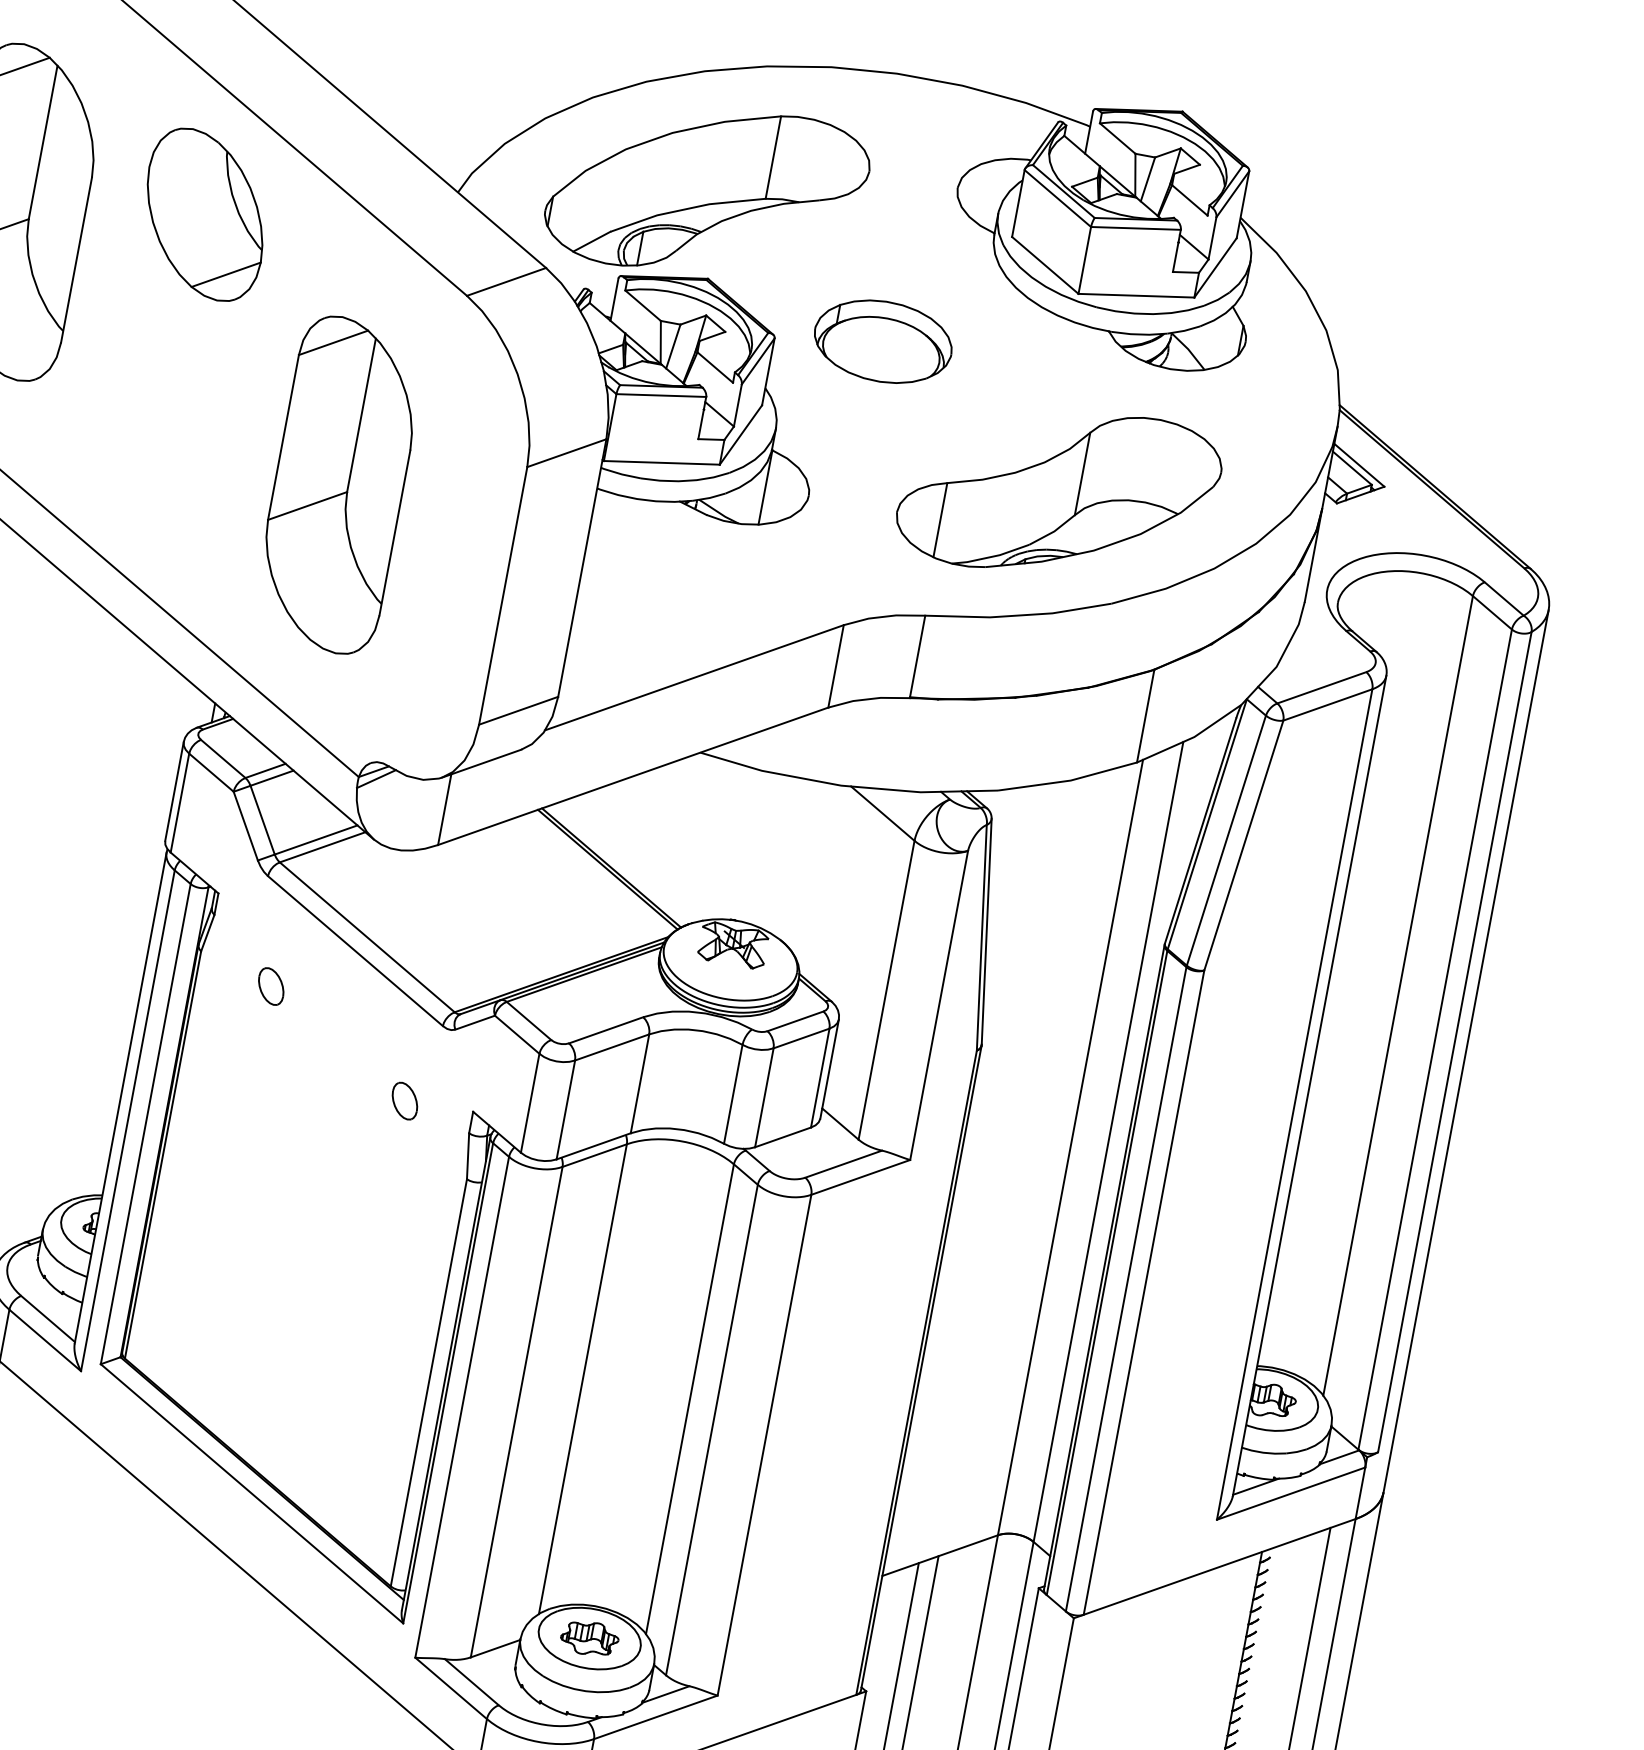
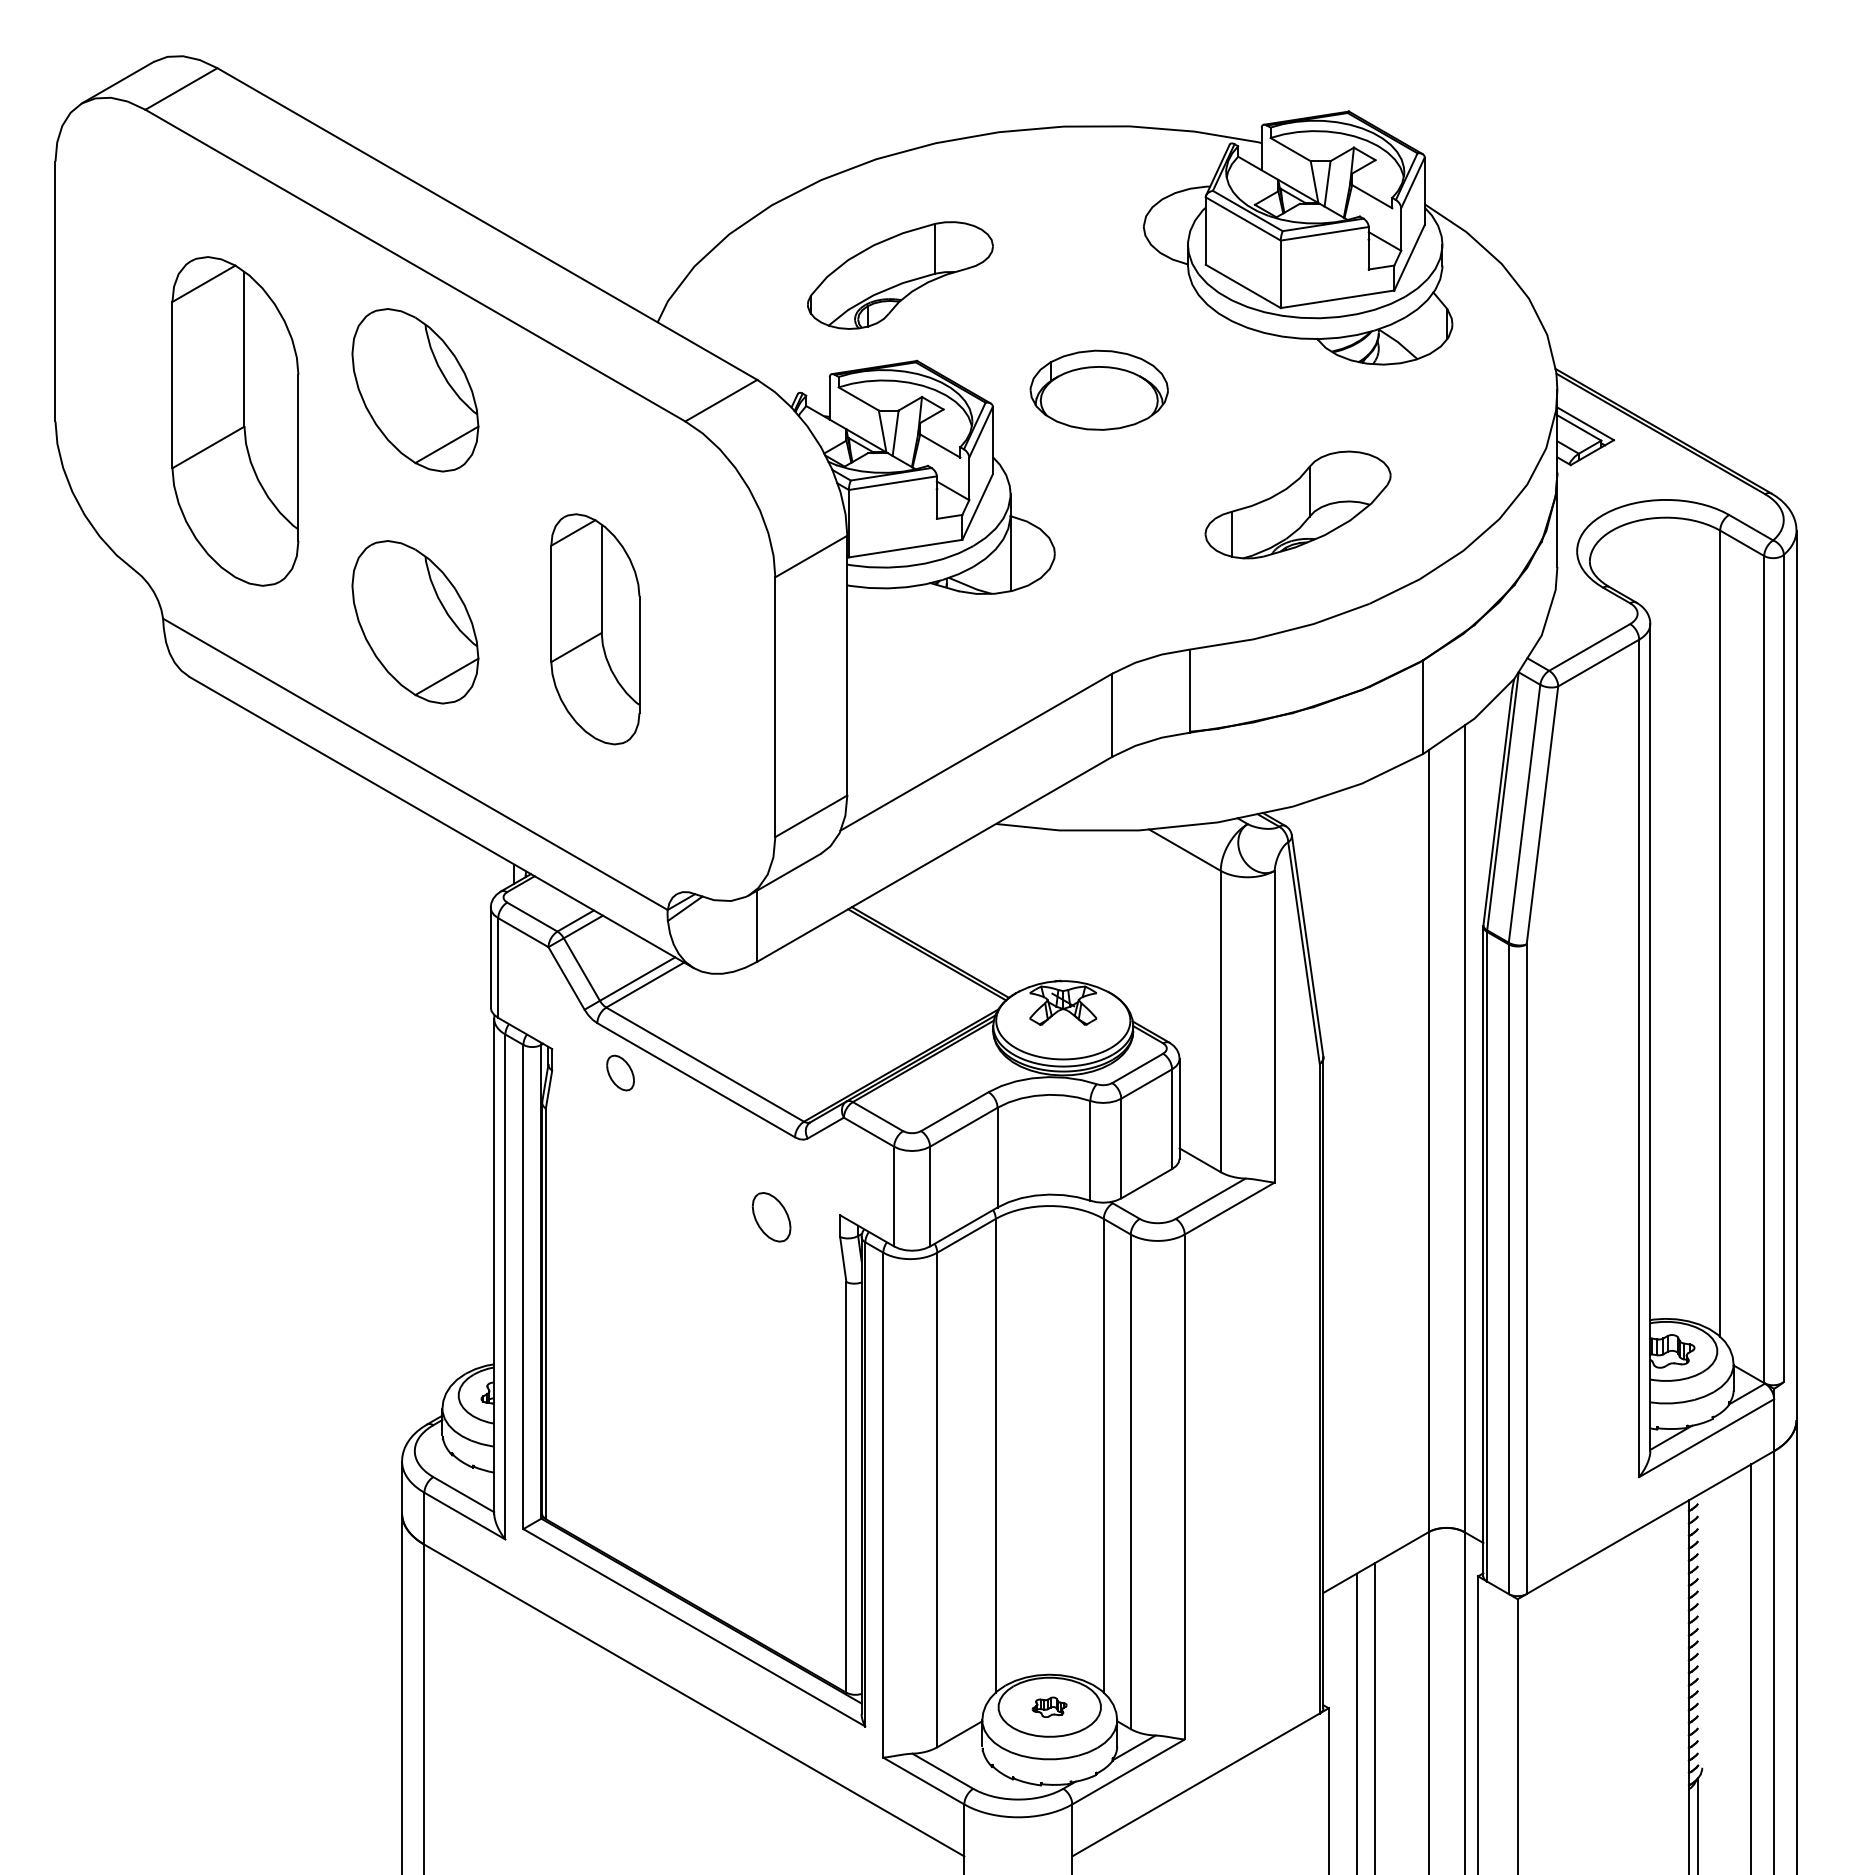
part: (707, 191) -> (900, 275), size x0.6
part: (162, 445) -> (415, 622), added
part: (339, 485) -> (595, 629), size x0.7
part: (1058, 491) -> (1297, 504), size x0.6
part: (271, 985) -> (620, 1072), moved
part: (404, 1101) -> (771, 1217), size x1.4
part: (589, 1638) -> (1049, 1707), size x0.6

